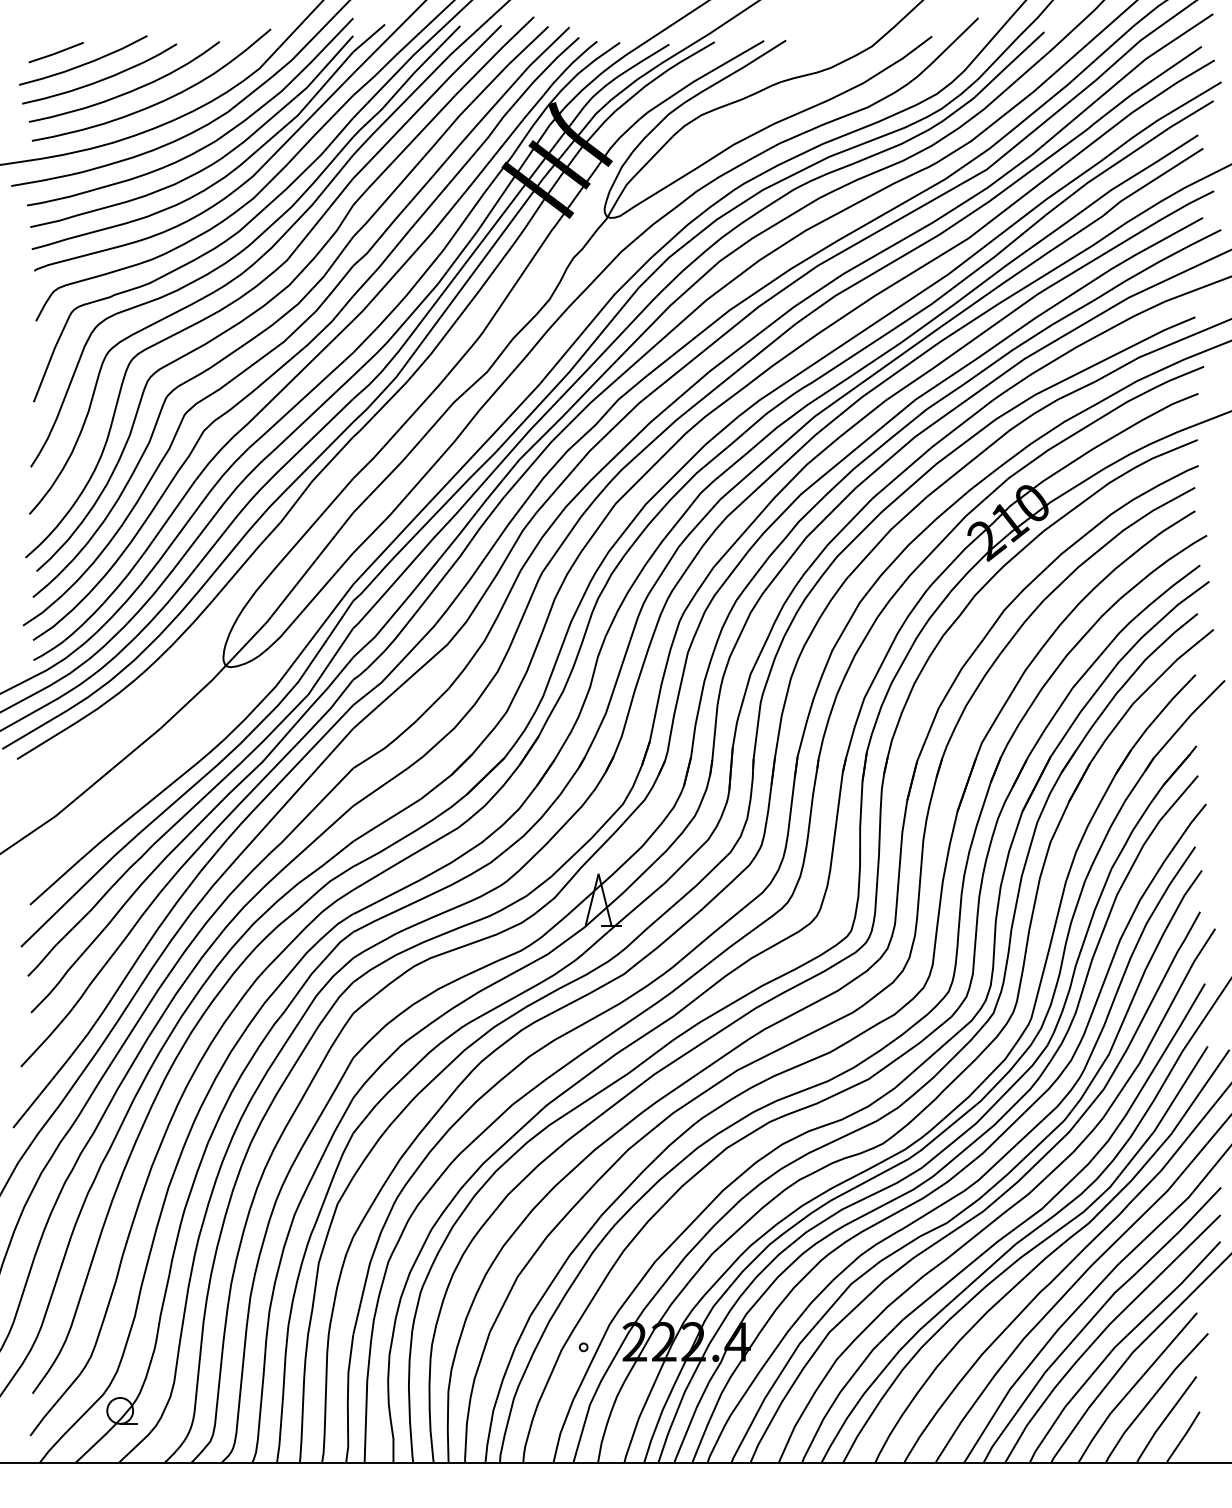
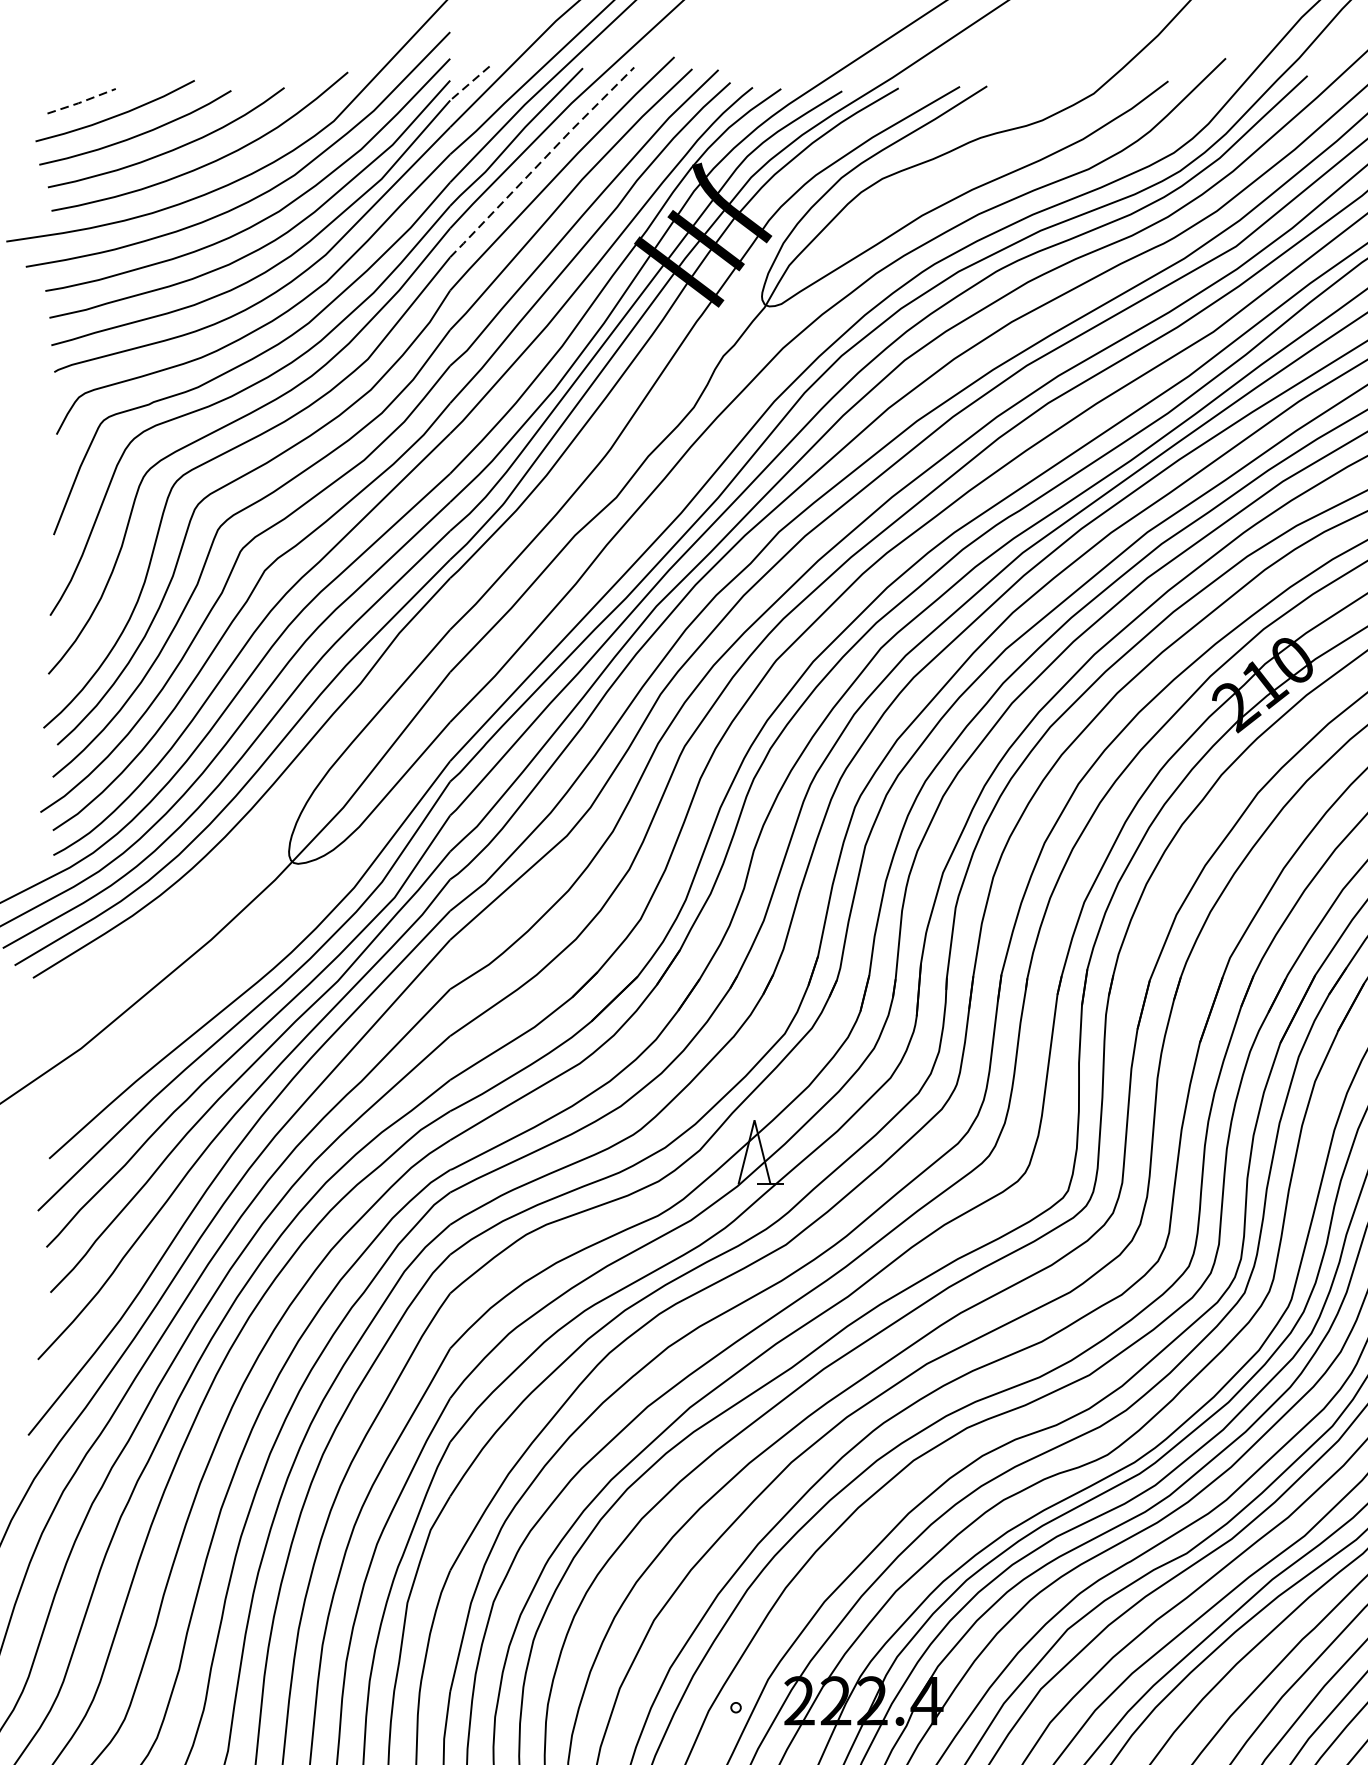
line: (369, 38) -> (470, 83), solid -> dashed
line: (56, 53) -> (81, 102), solid -> dashed
line: (427, 101) -> (542, 161), solid -> dashed

